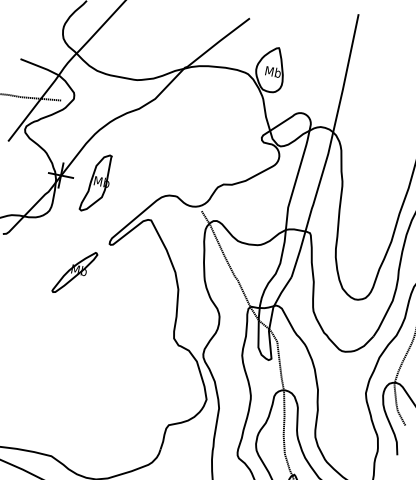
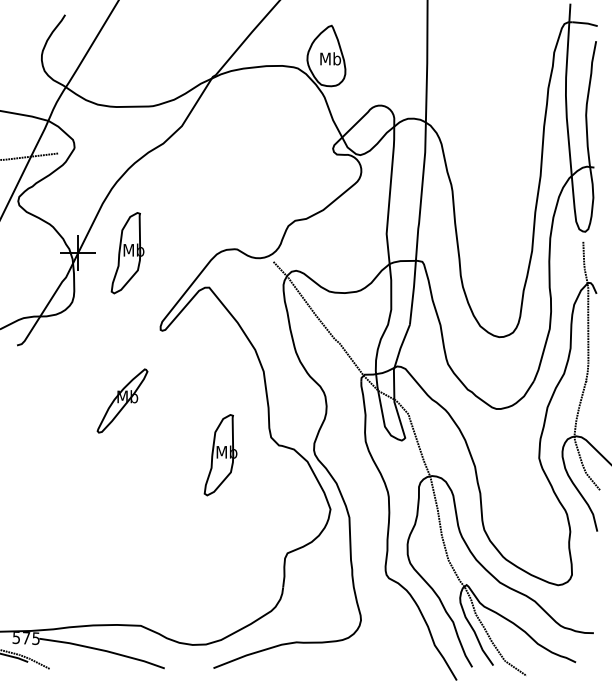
part: (74, 272) -> (122, 400), moved
part: (134, 344) -> (220, 455), added

